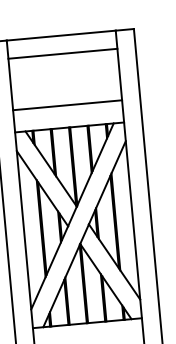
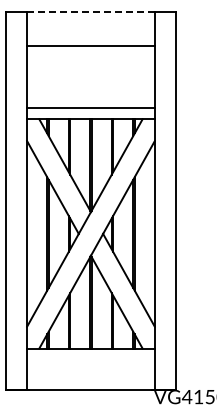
line: (60, 35) -> (90, 11), solid -> dashed
line: (62, 53) -> (90, 45), moved
line: (67, 105) -> (90, 108), moved

